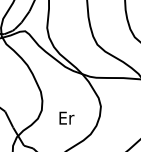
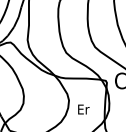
text: (66, 118) -> (83, 109), moved

